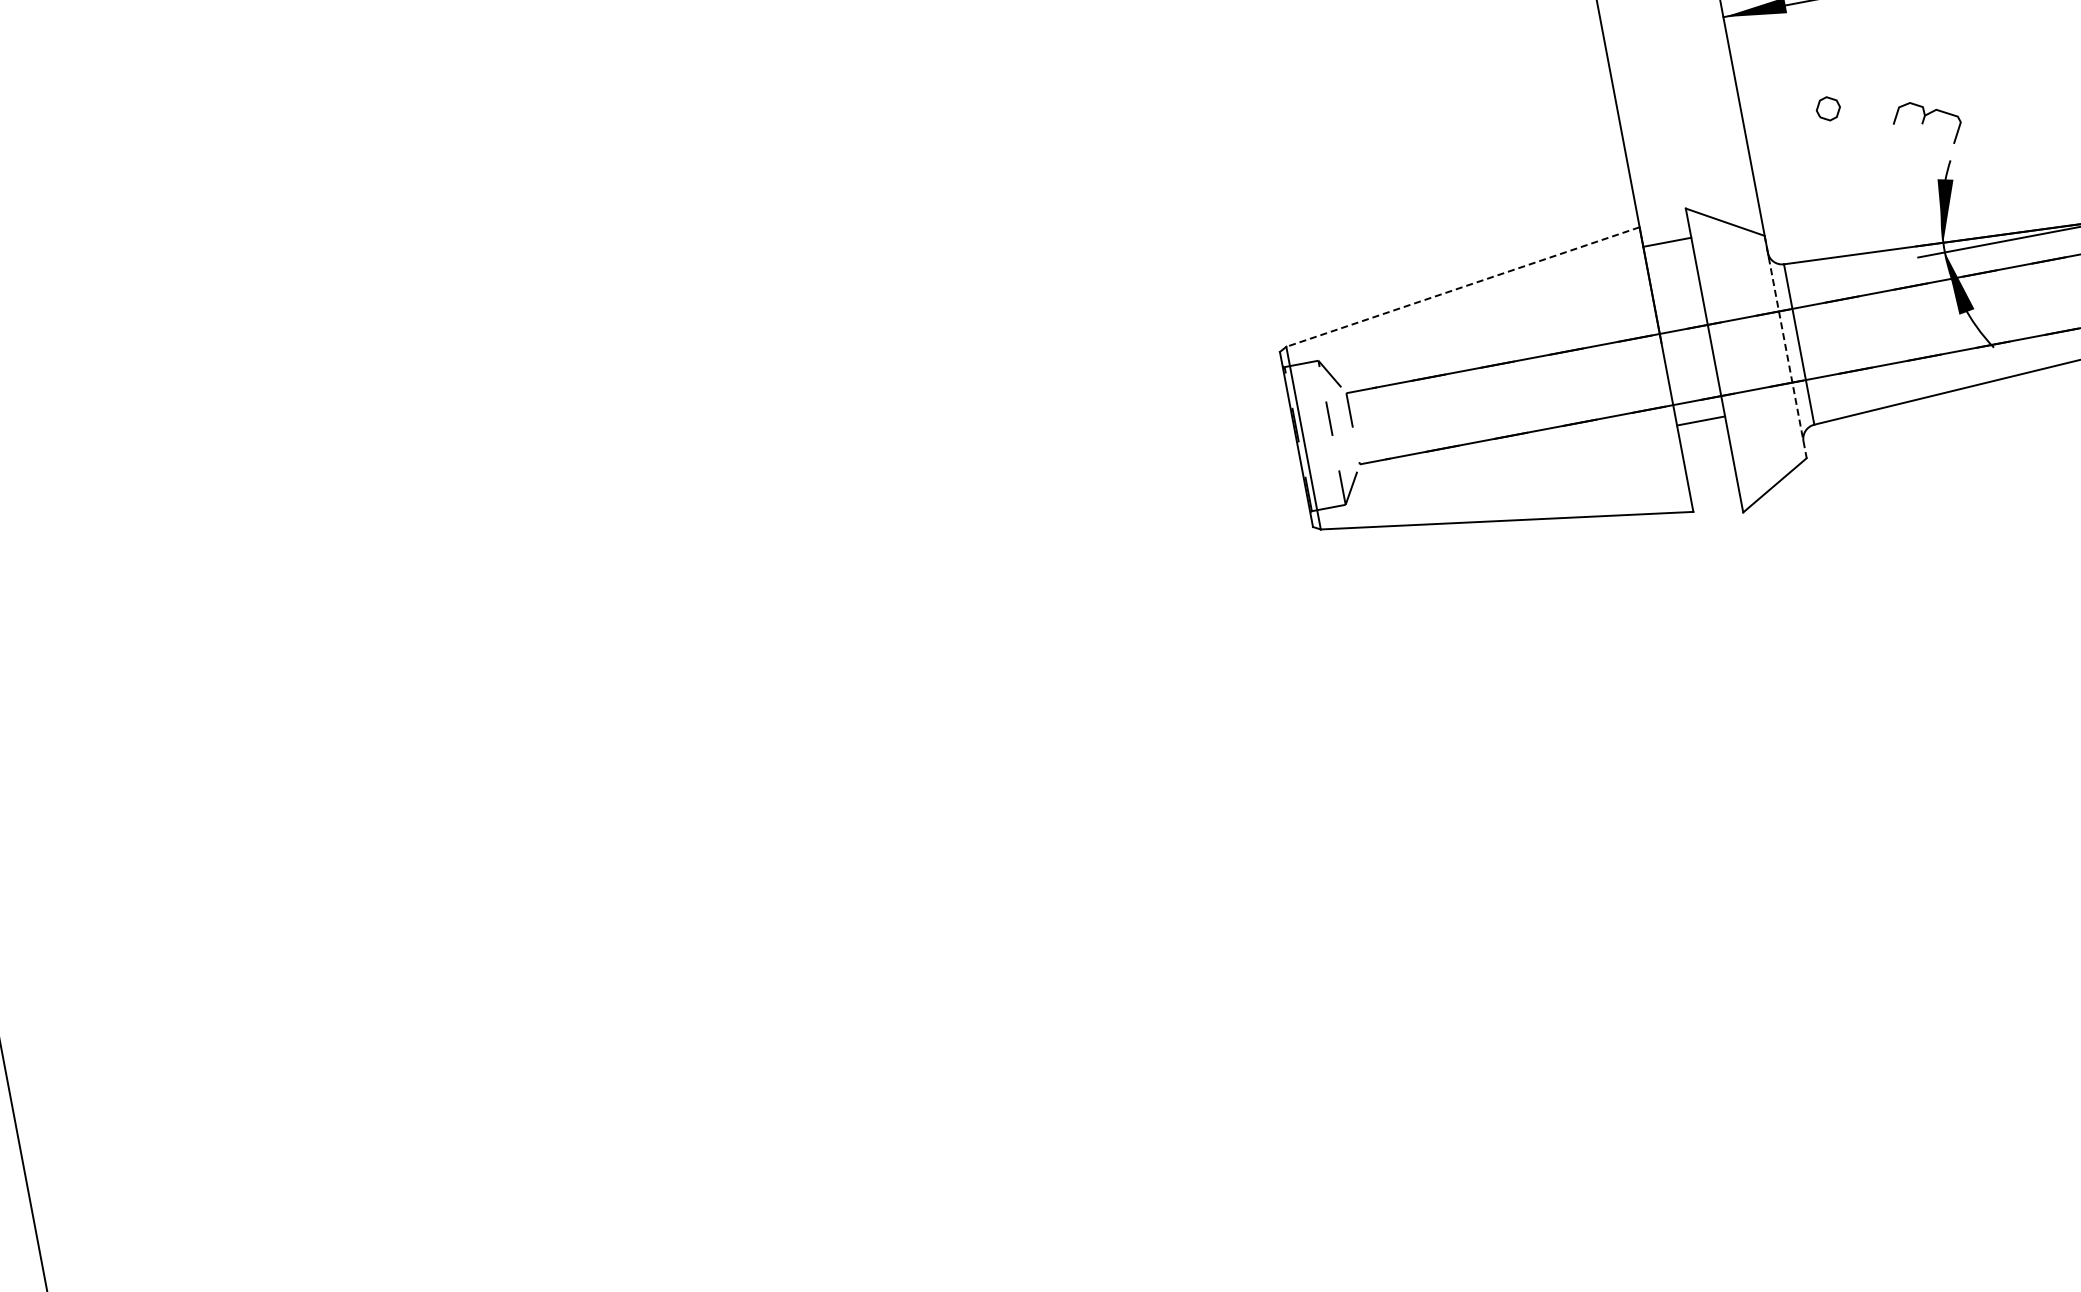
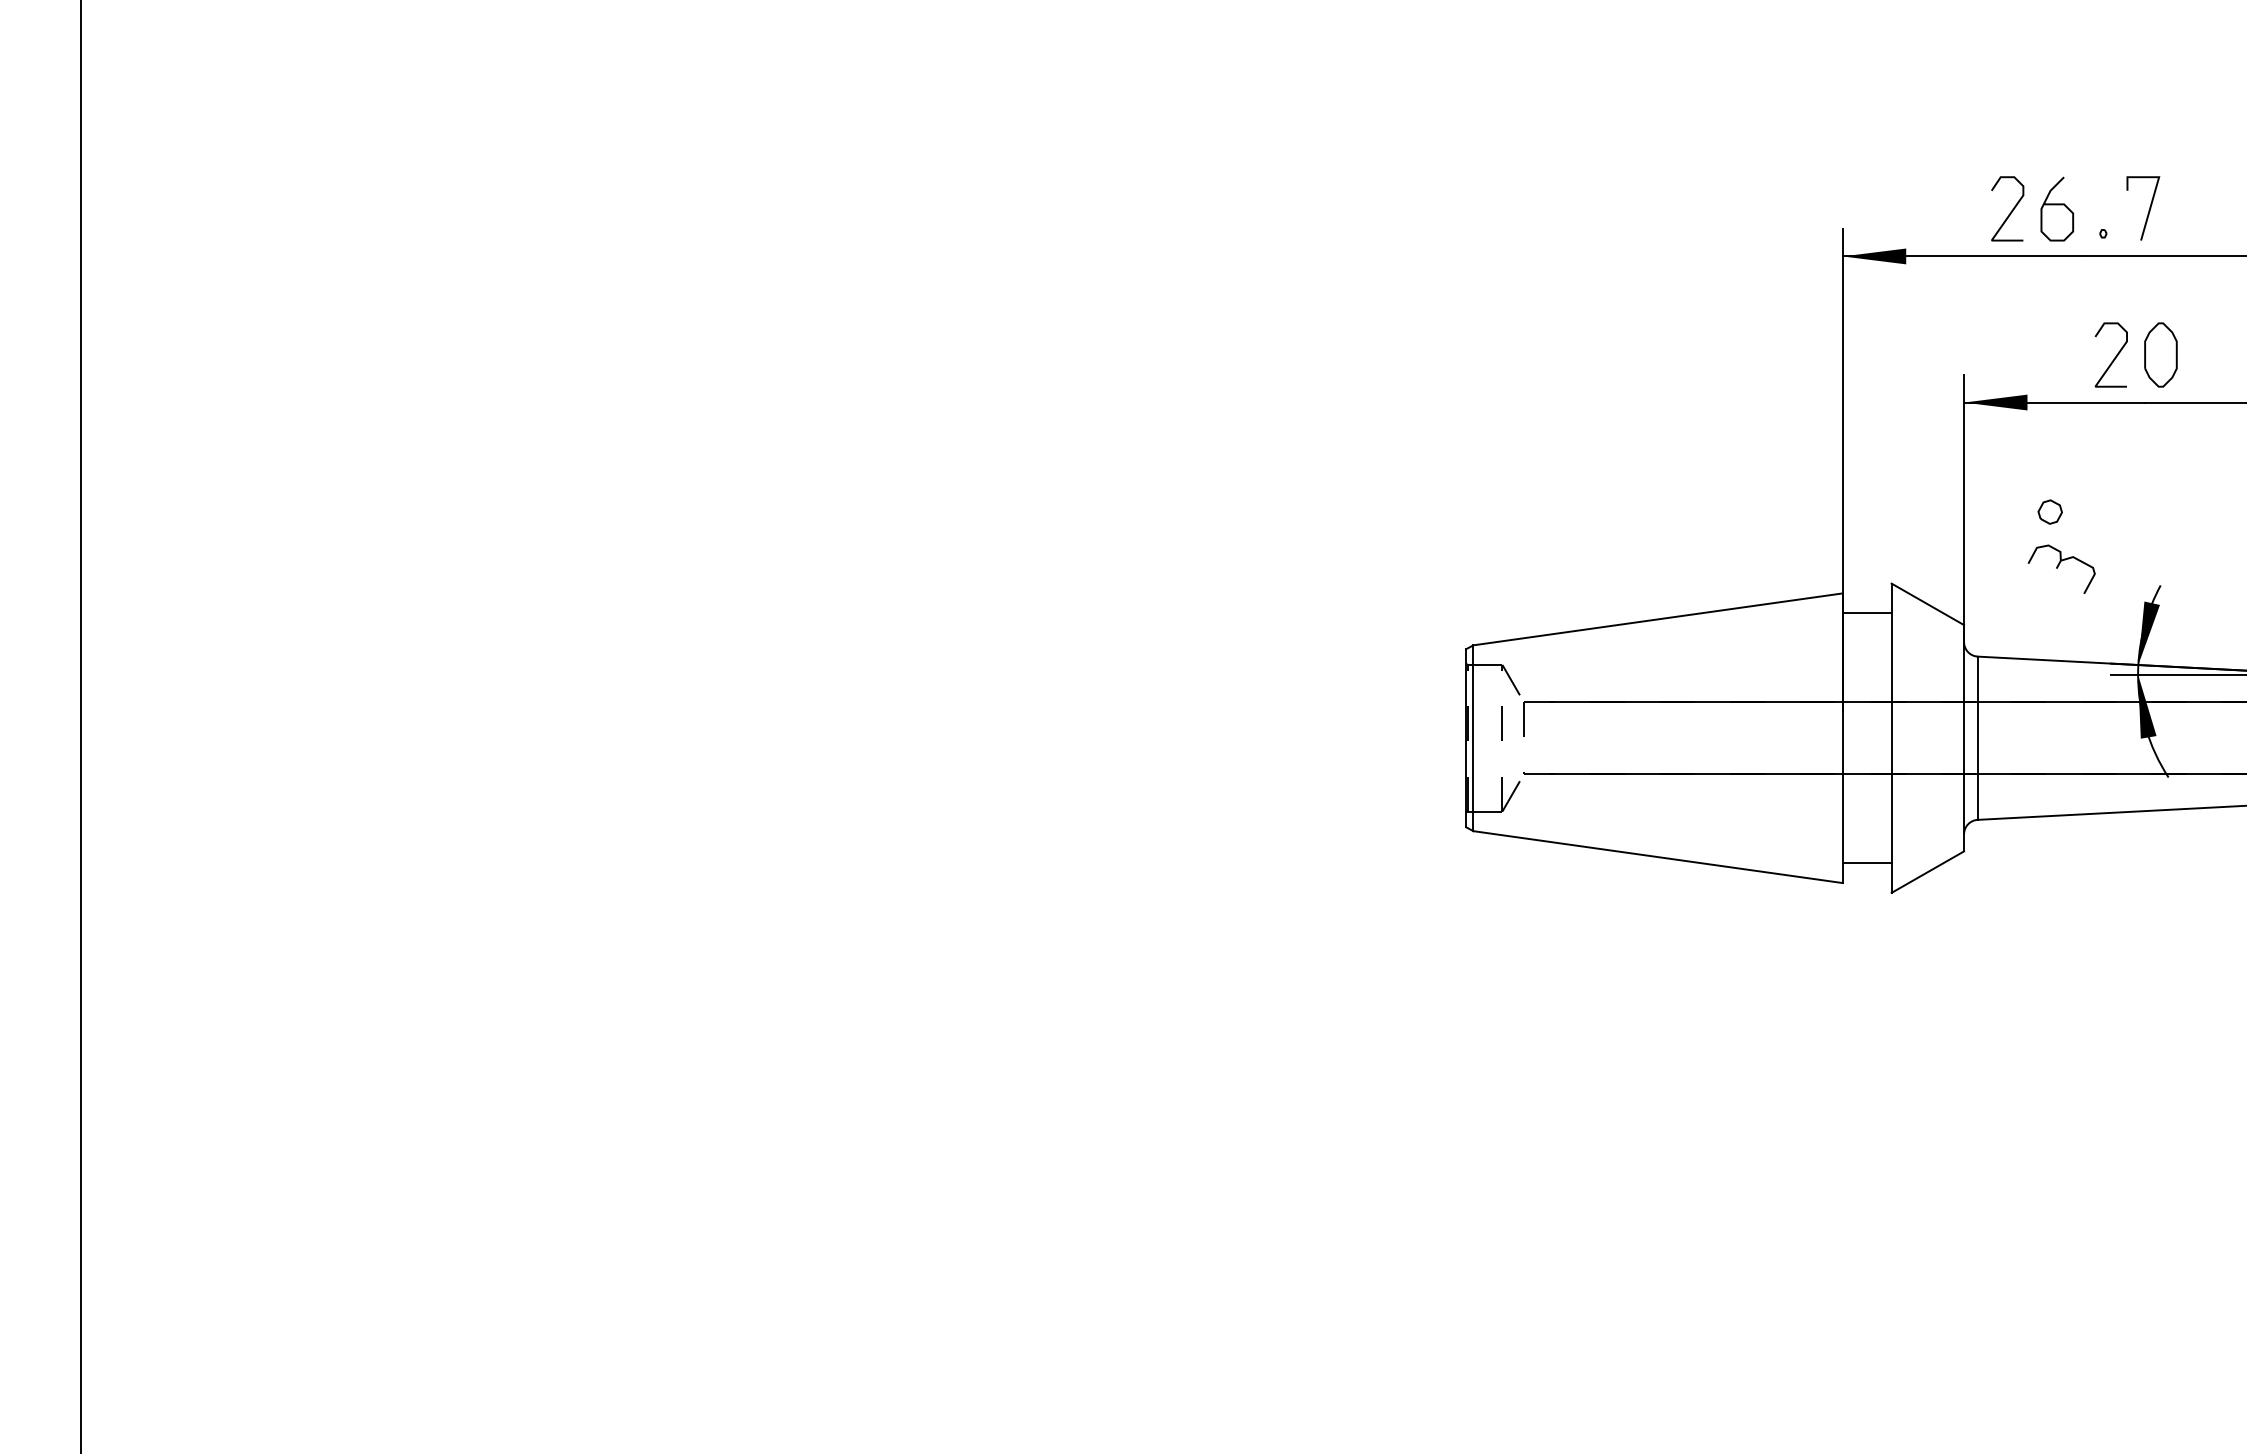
part: (1927, 123) -> (2061, 568), moved
line: (1462, 287) -> (1657, 619), dashed -> solid
line: (1786, 347) -> (1964, 738), dashed -> solid
line: (1700, 421) -> (1866, 863), moved

